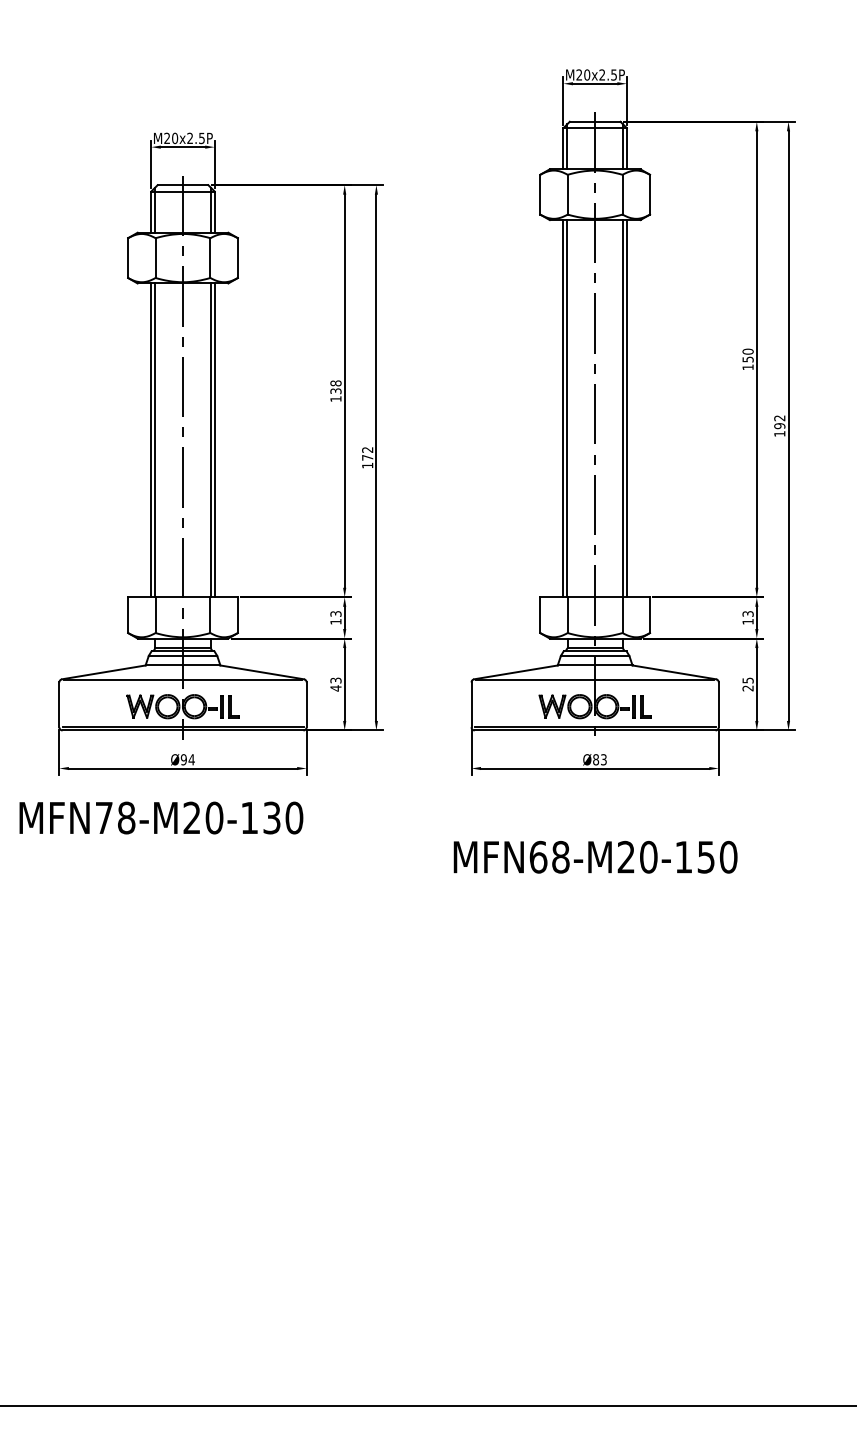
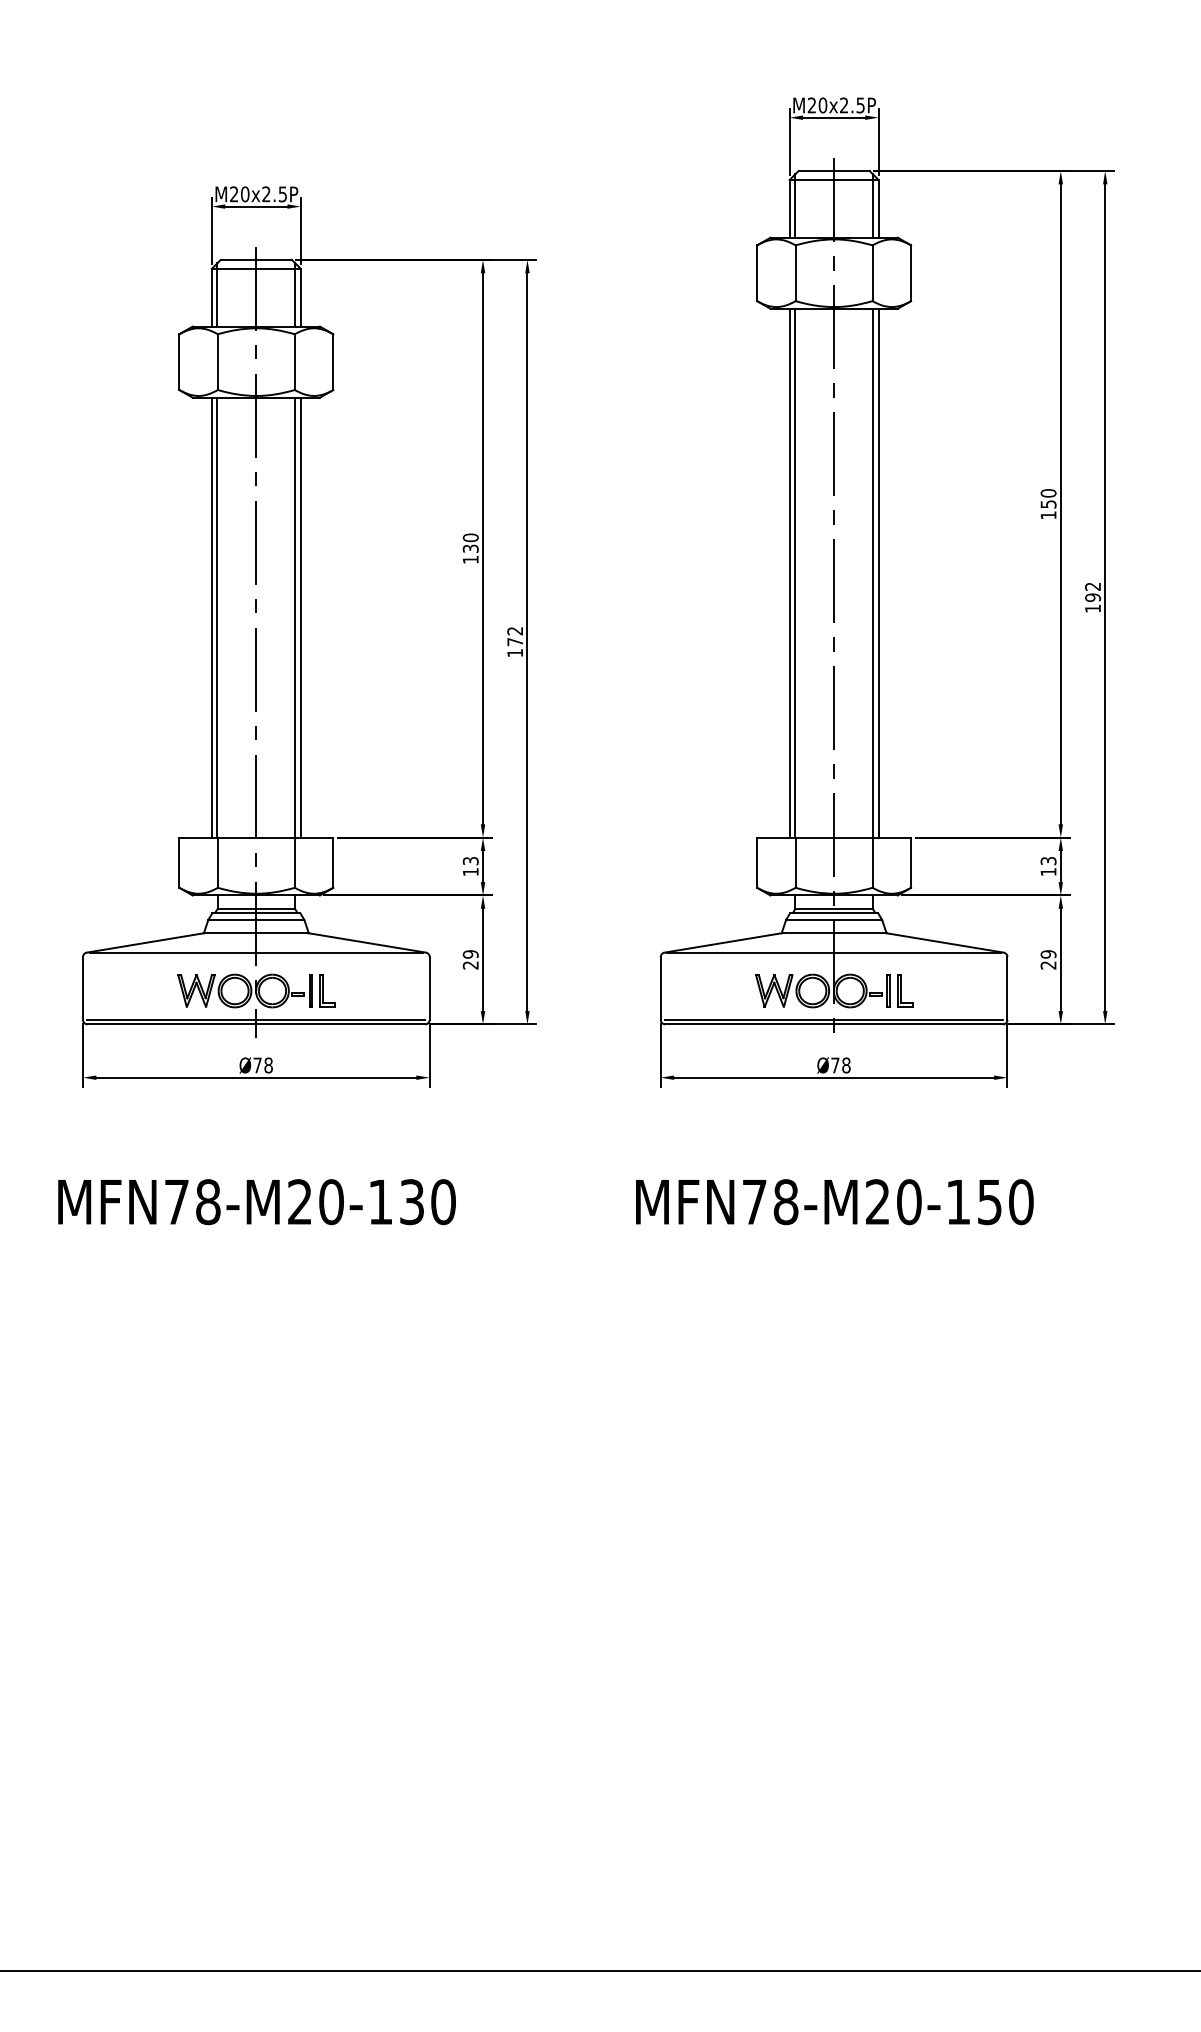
text: (335, 383) -> (470, 537), 138 -> 130
text: (748, 680) -> (1048, 954), 25 -> 29
text: (335, 684) -> (470, 959), 43 -> 29
text: (188, 759) -> (263, 1065), Ø94 -> Ø78
text: (599, 759) -> (840, 1065), Ø83 -> Ø78
text: (161, 818) -> (256, 1202), moved
text: (538, 857) -> (754, 1202), MFN68-M20-150 -> MFN78-M20-150

